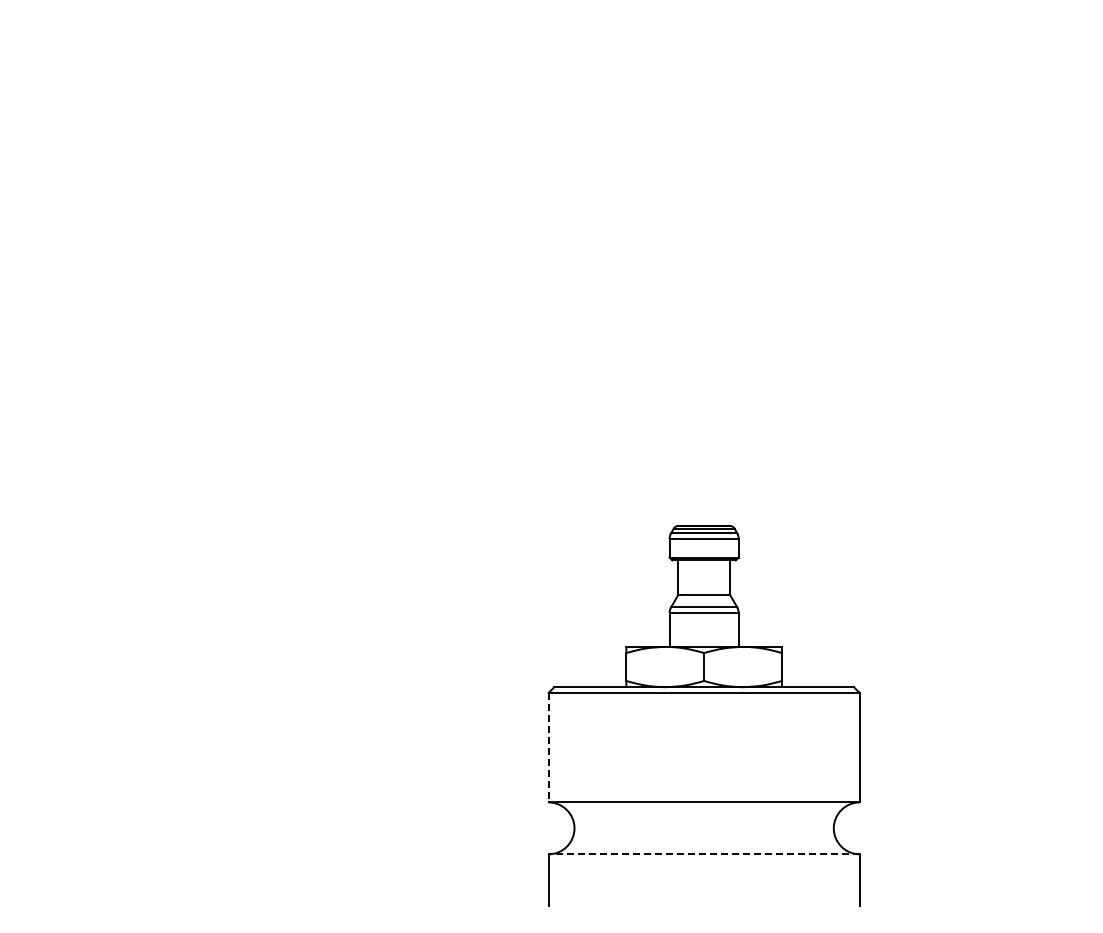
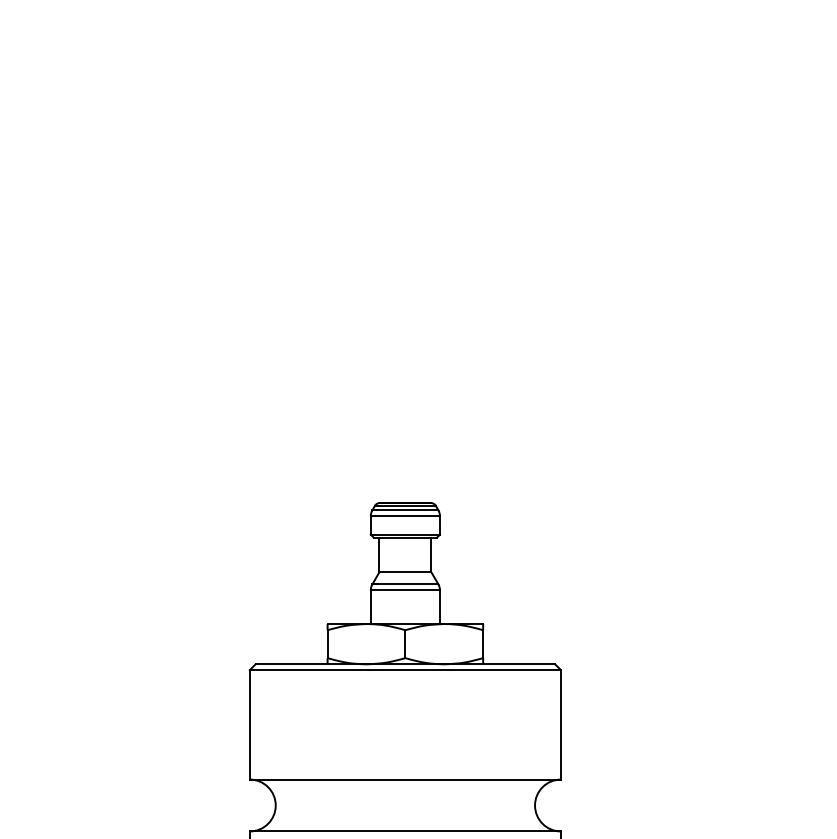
line: (548, 747) -> (249, 724), dashed -> solid
line: (704, 854) -> (405, 831), dashed -> solid

